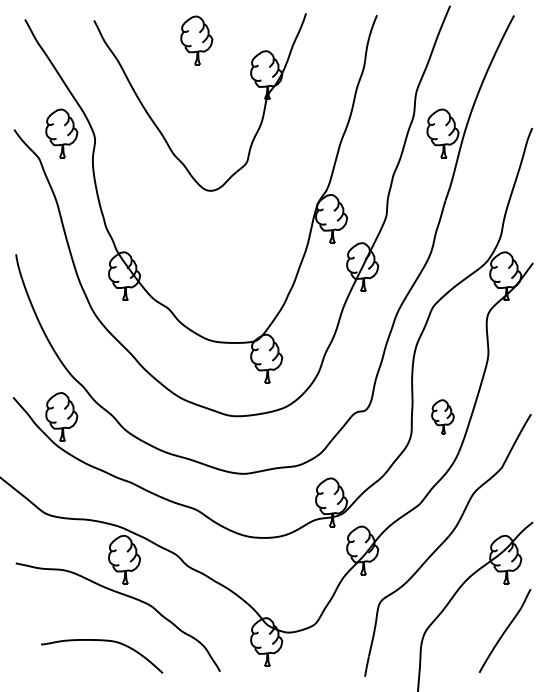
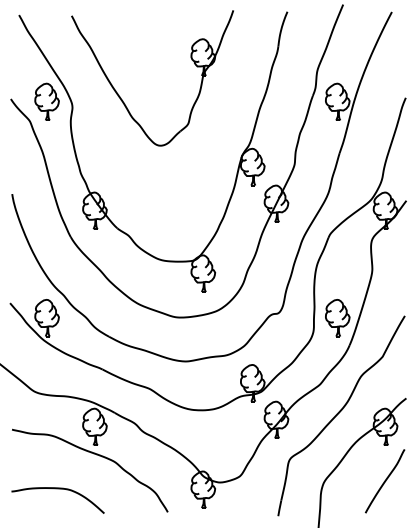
part: (196, 40) -> (149, 31), removed
part: (442, 416) -> (337, 317), size x1.43
curve: (102, 641) -> (58, 489), moved

